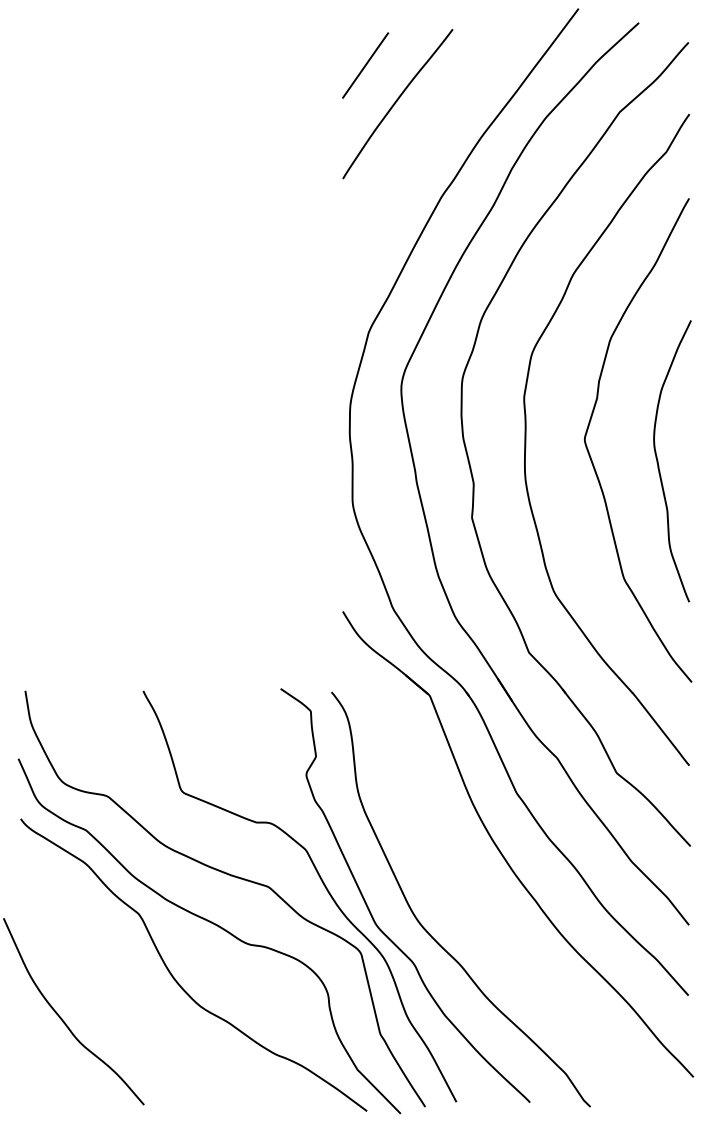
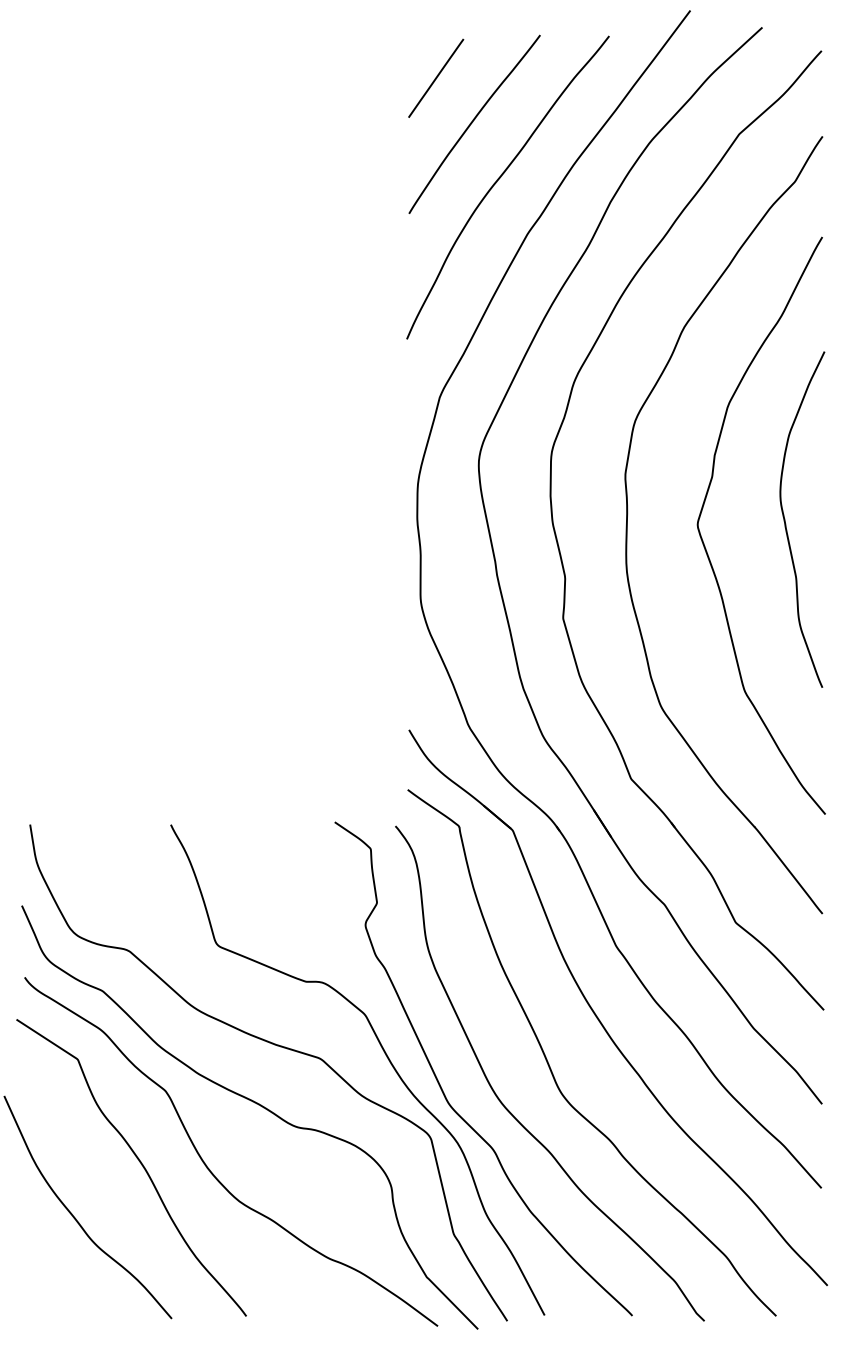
curve: (417, 152) -> (497, 182), added
curve: (659, 464) -> (786, 523), moved
part: (462, 895) -> (551, 1068), added
curve: (117, 974) -> (139, 1162), added

